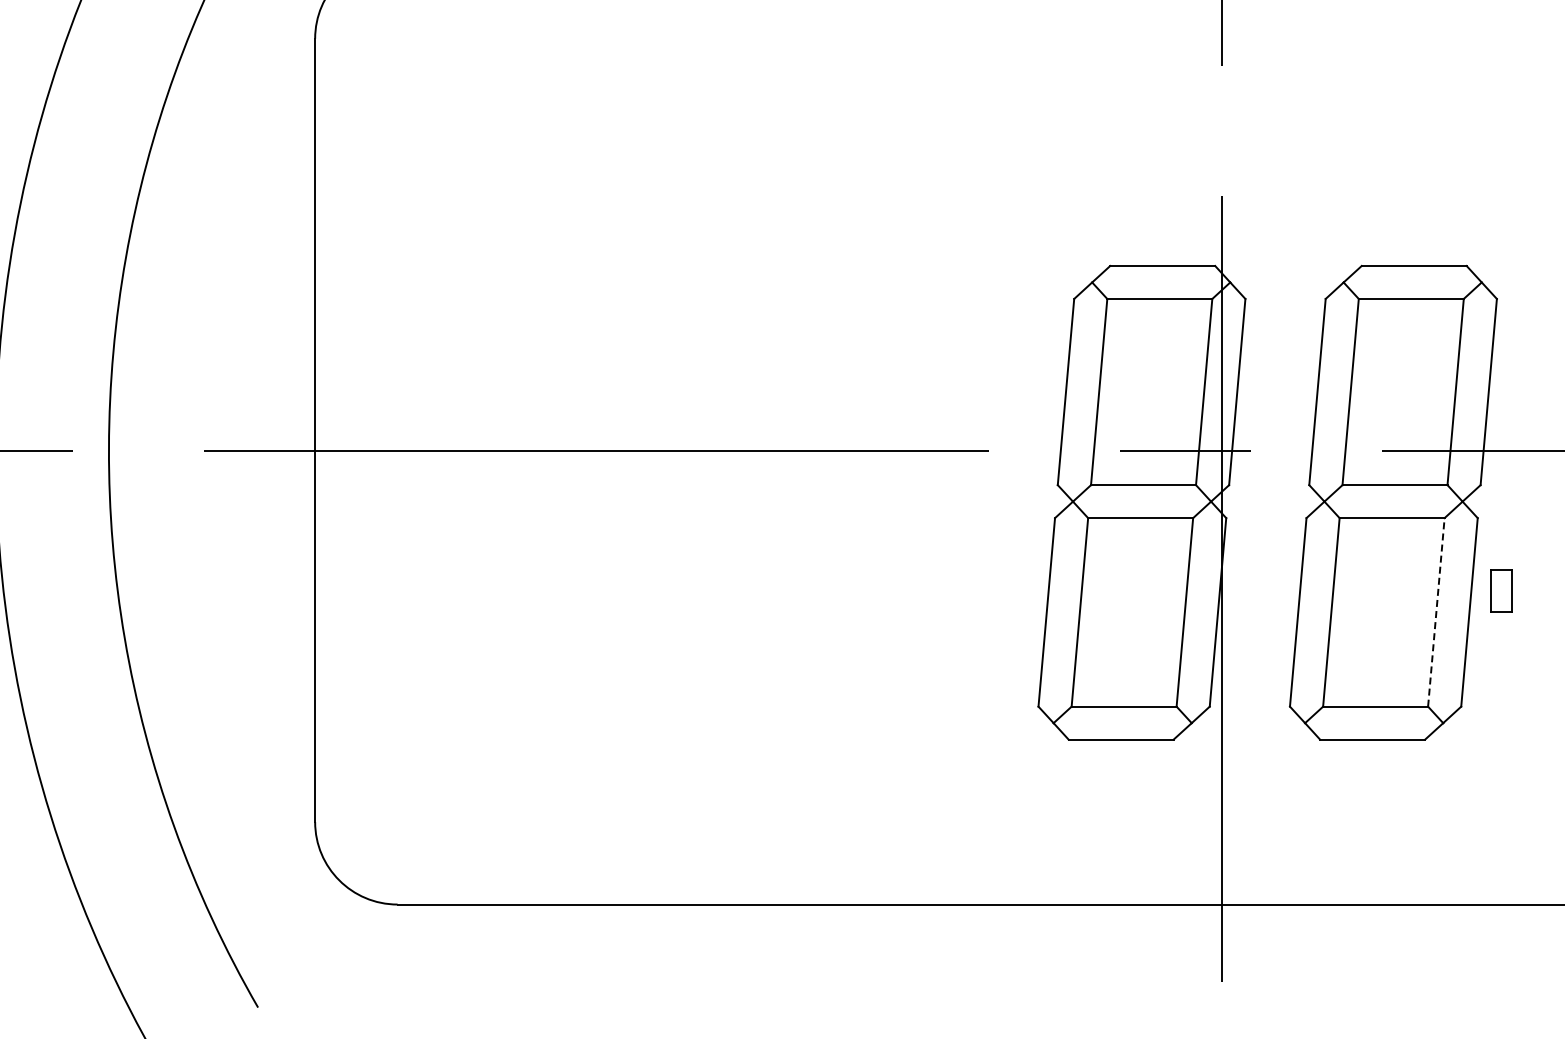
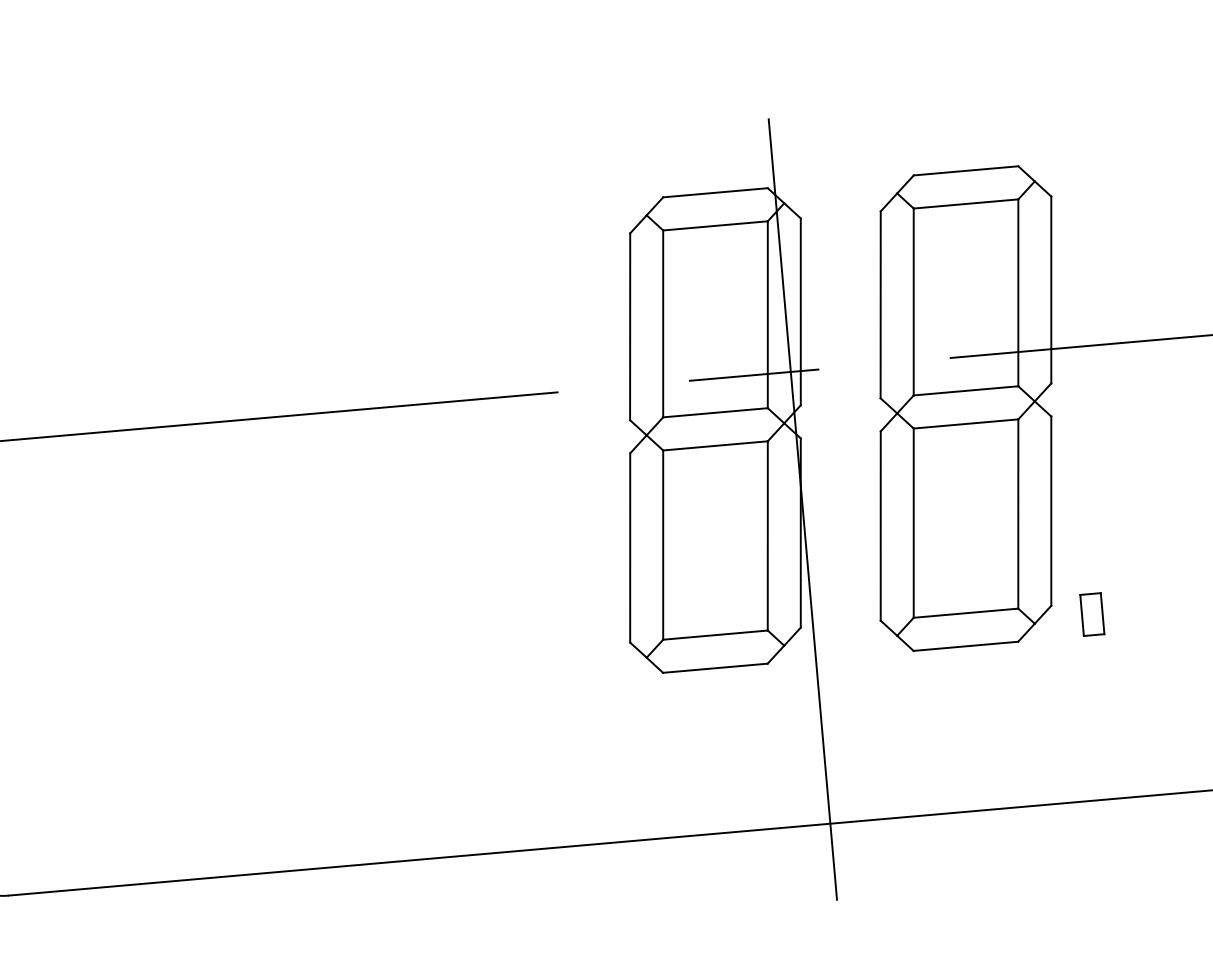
part: (1501, 590) -> (1092, 614), moved
line: (1436, 612) -> (1018, 514), dashed -> solid

